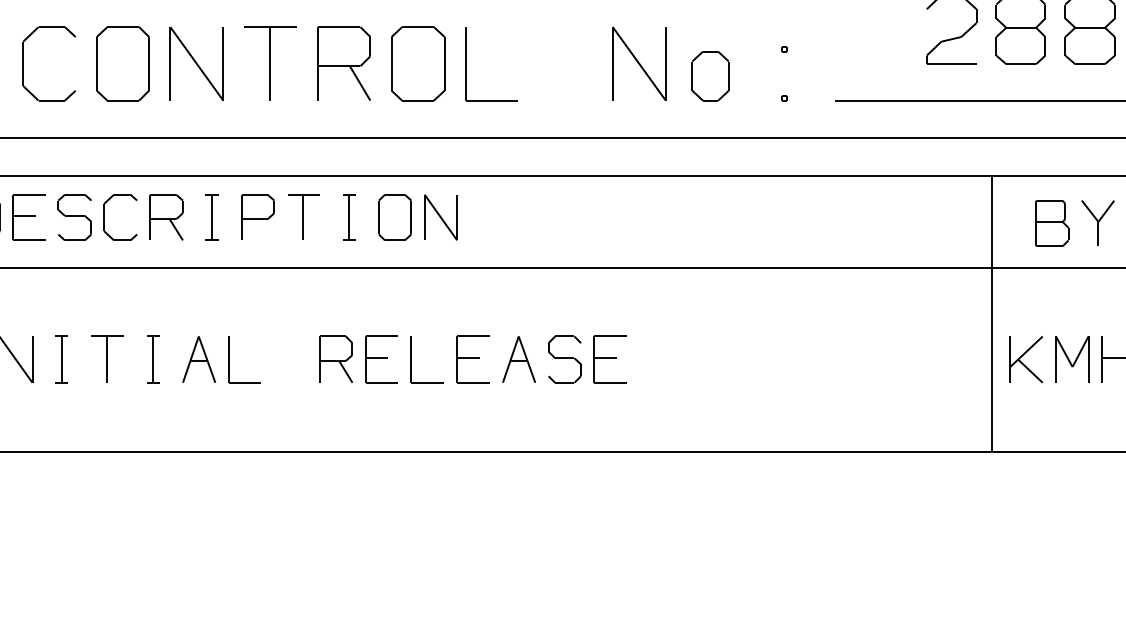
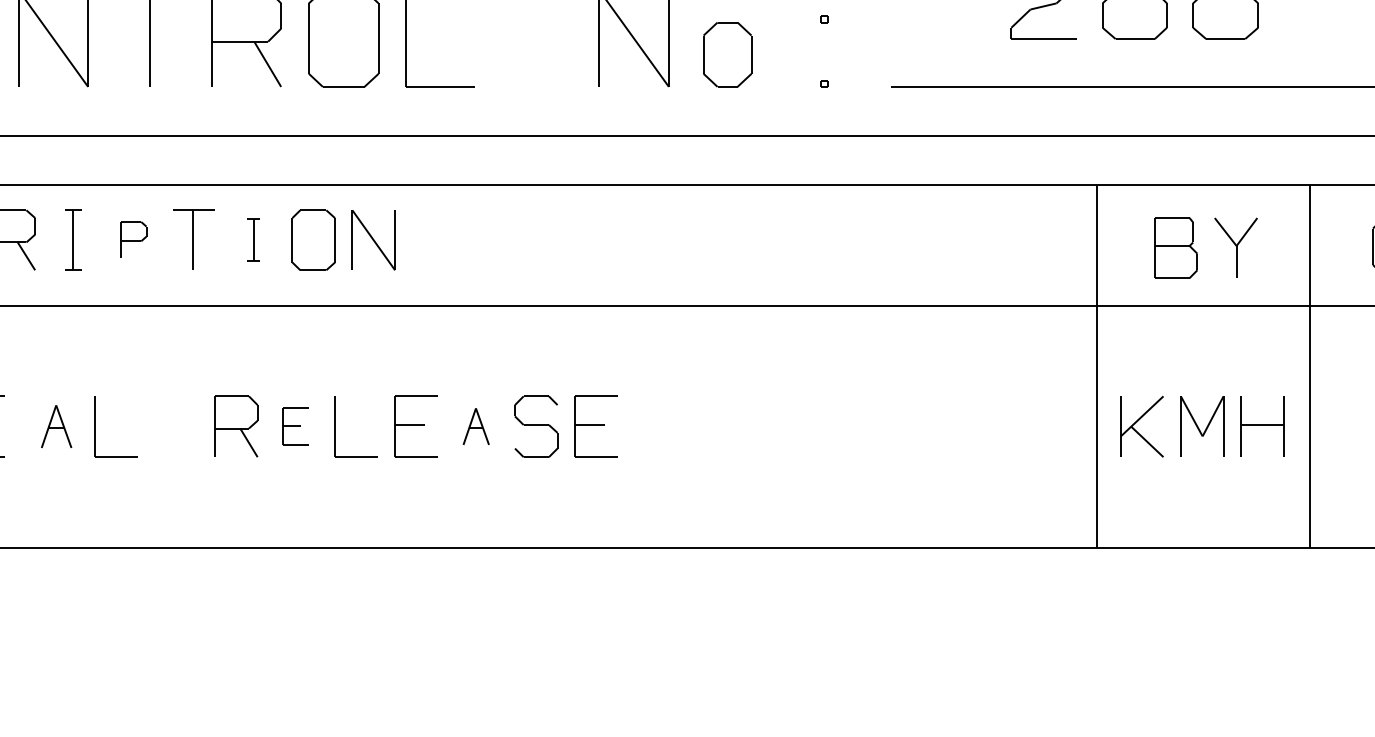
part: (257, 216) -> (133, 238), size x0.6
part: (349, 217) -> (253, 240), size x0.7
part: (199, 359) -> (56, 426), size x0.7
part: (381, 359) -> (295, 426), size x0.6
part: (518, 359) -> (475, 426), size x0.6

